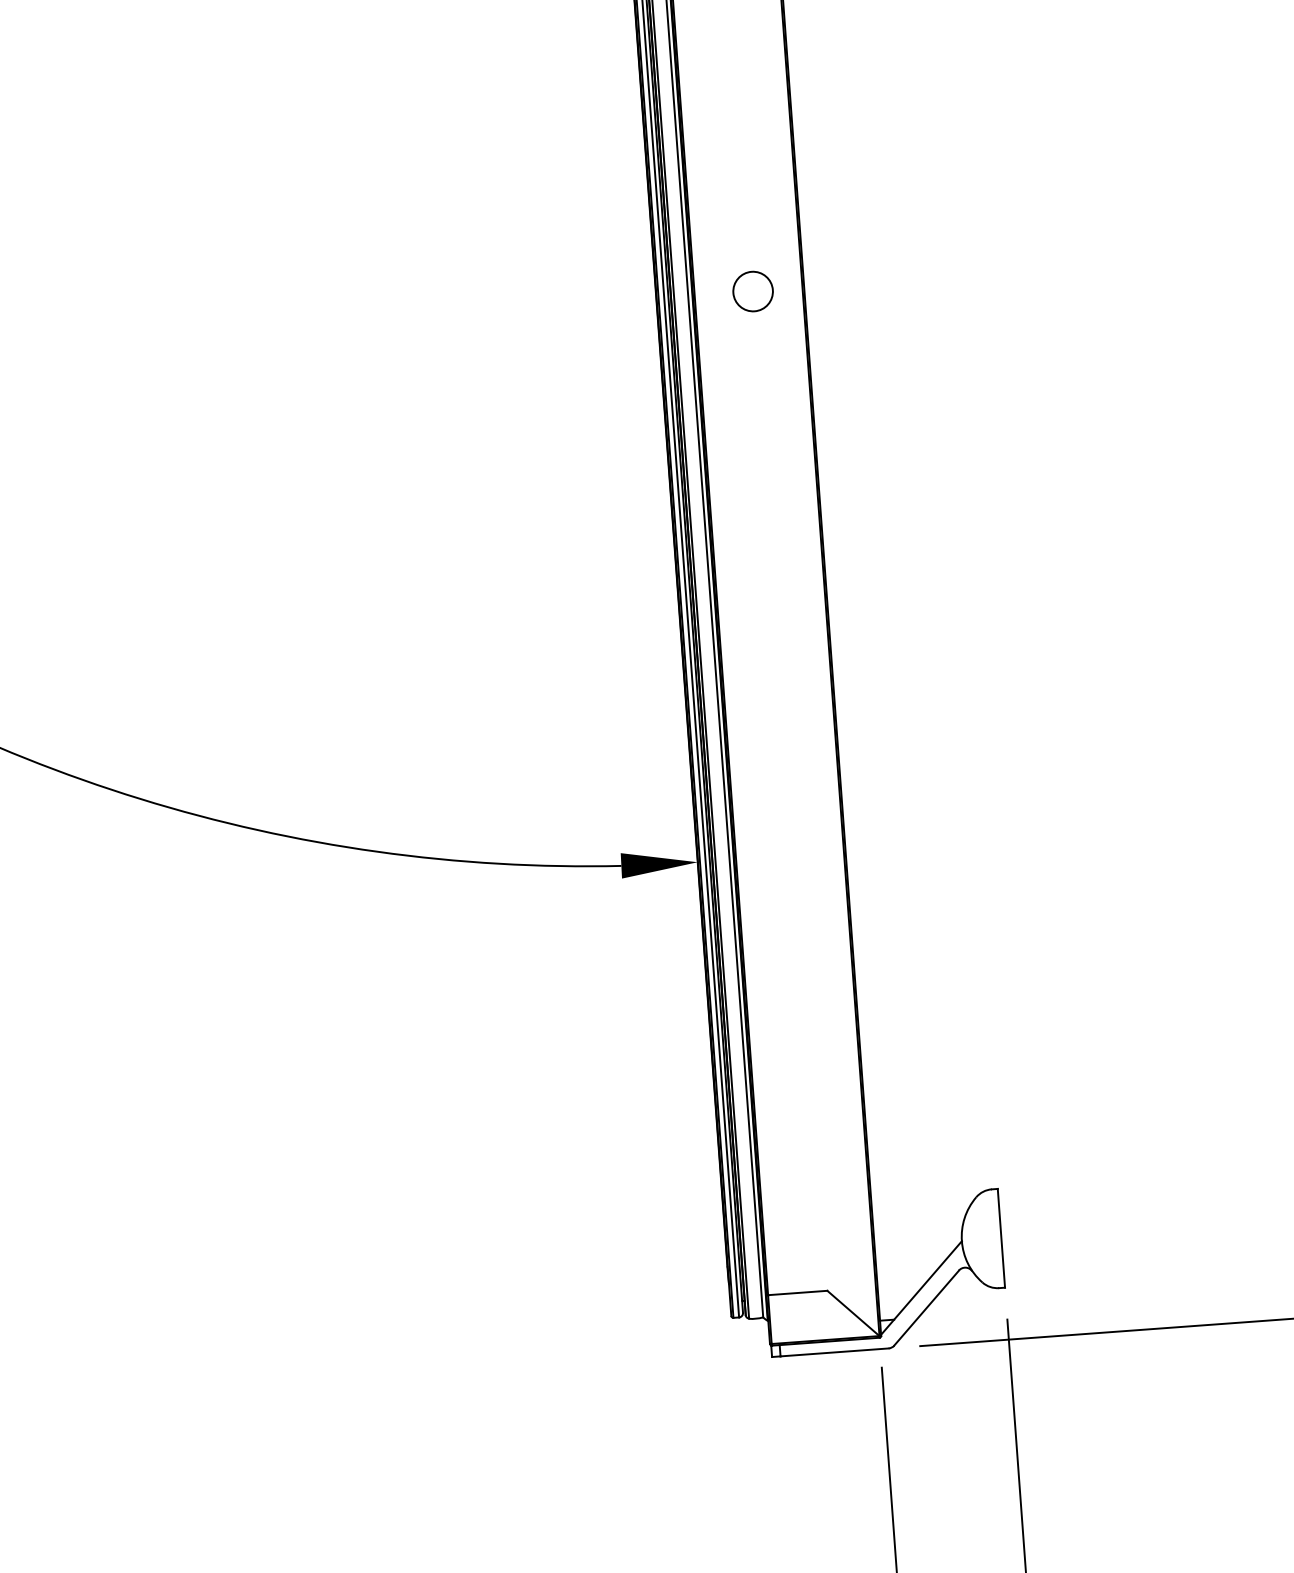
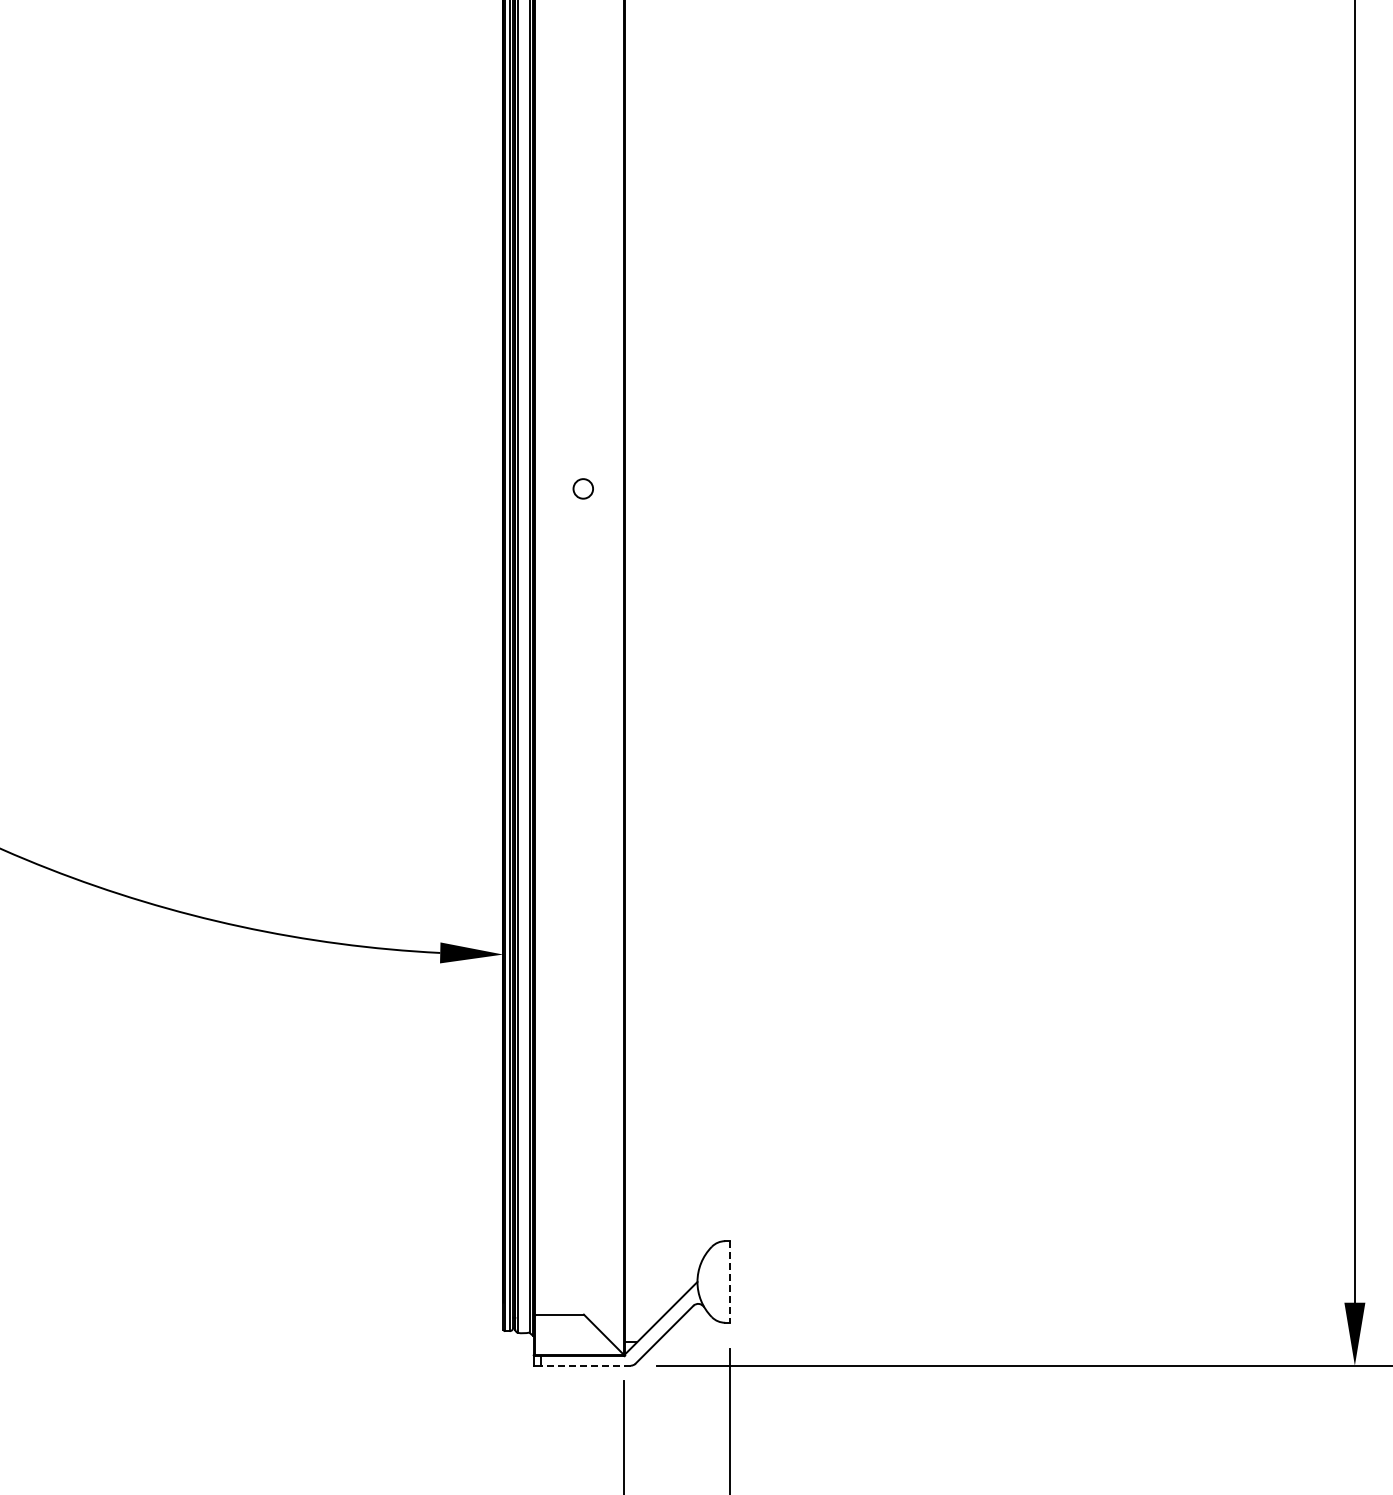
circle: (753, 291) -> (583, 488), size x0.6
line: (1001, 1237) -> (730, 1281), solid -> dashed
line: (835, 1352) -> (586, 1365), solid -> dashed

